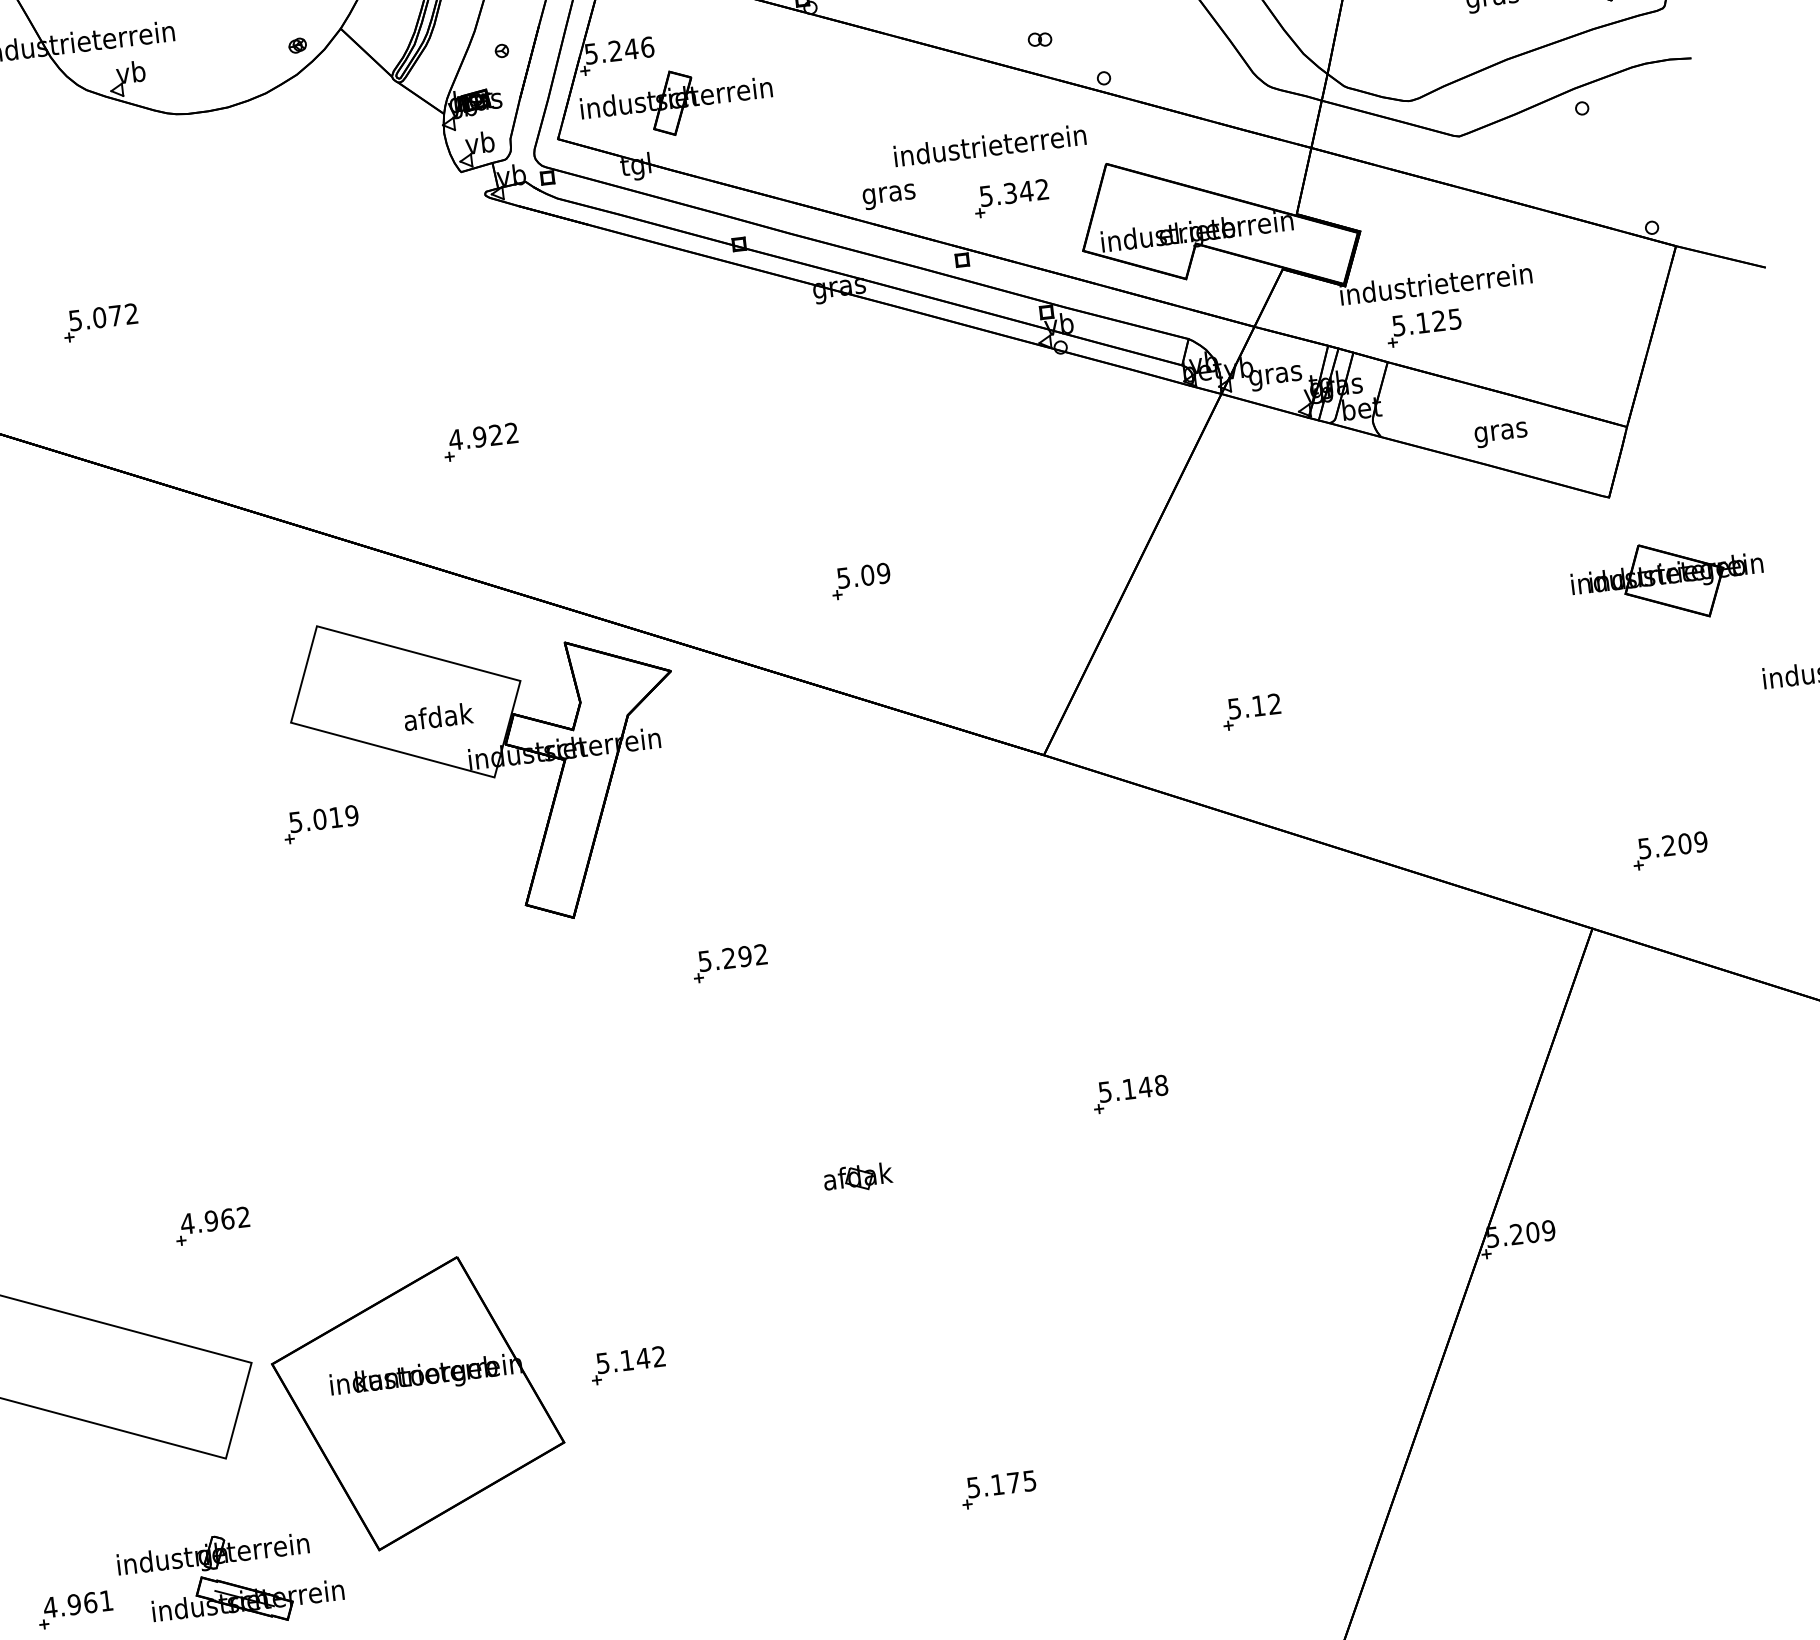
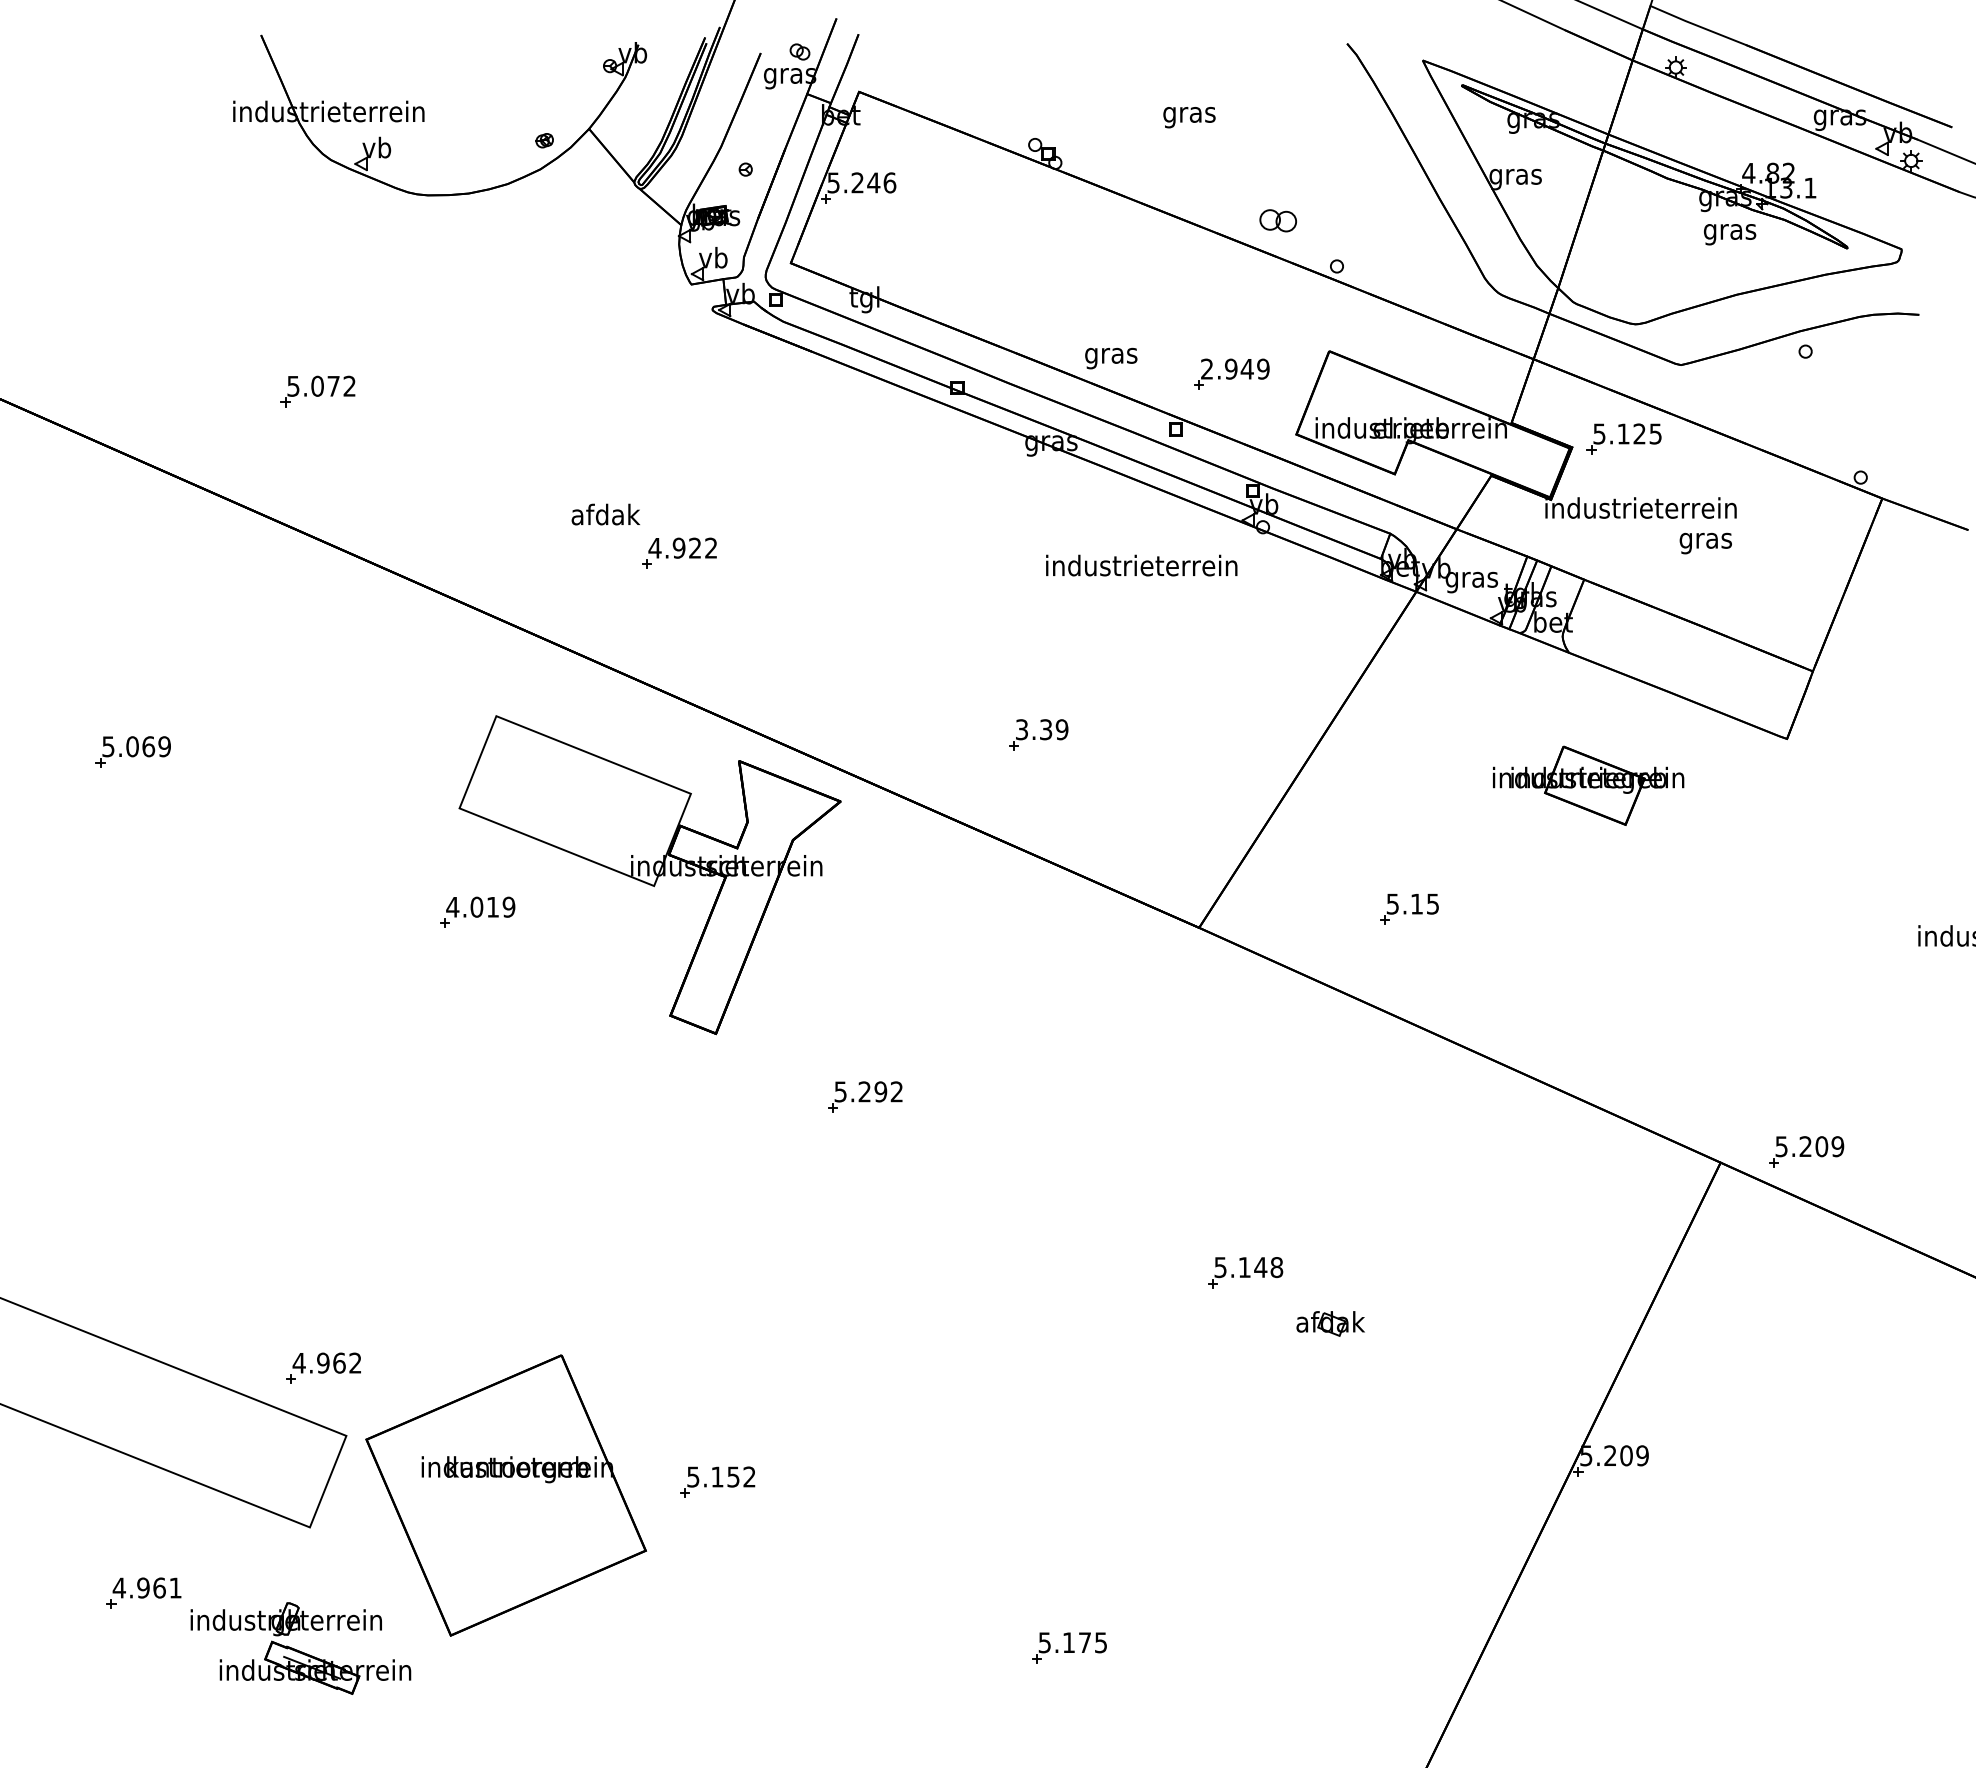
part: (1040, 39) -> (1278, 220), size x1.6
part: (676, 102) -> (912, 240), removed
text: (989, 145) -> (1141, 565), moved
text: (1014, 192) -> (1235, 368), 5.342 -> 2.949
part: (1423, 327) -> (1623, 438), moved
text: (1500, 434) -> (1705, 543), moved
text: (856, 576) -> (1034, 729), 5.09 -> 3.39
part: (1667, 581) -> (1588, 785), moved
text: (1274, 703) -> (1432, 903), 5.12 -> 5.15
text: (438, 716) -> (605, 514), moved
text: (295, 822) -> (452, 907), 5.019 -> 4.019
part: (1670, 850) -> (1806, 1151), moved
part: (857, 1177) -> (1330, 1323), moved
part: (212, 1225) -> (323, 1367), moved
text: (643, 1358) -> (733, 1476), 5.142 -> 5.152
part: (75, 1609) -> (143, 1592), moved

